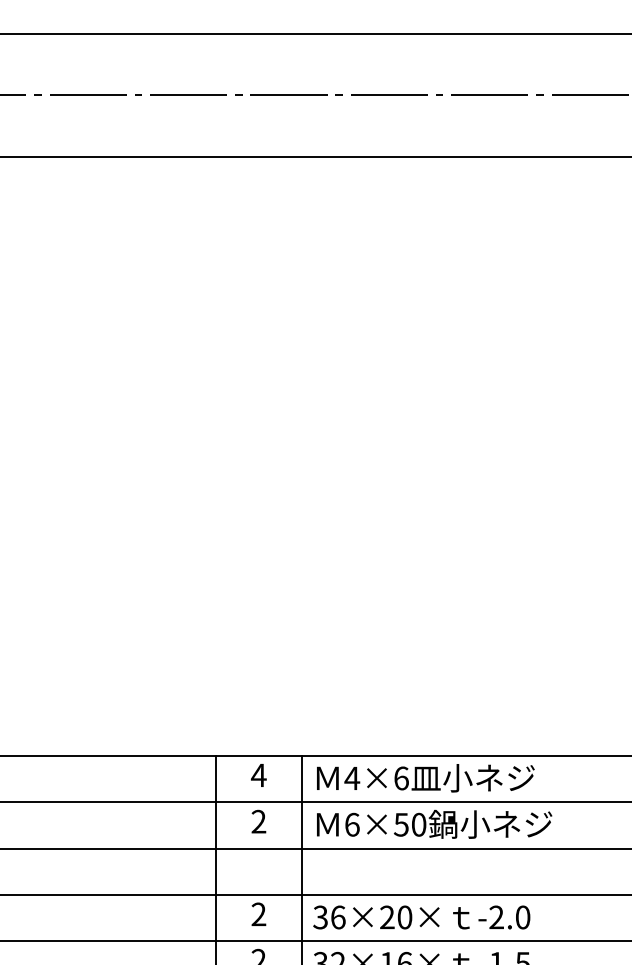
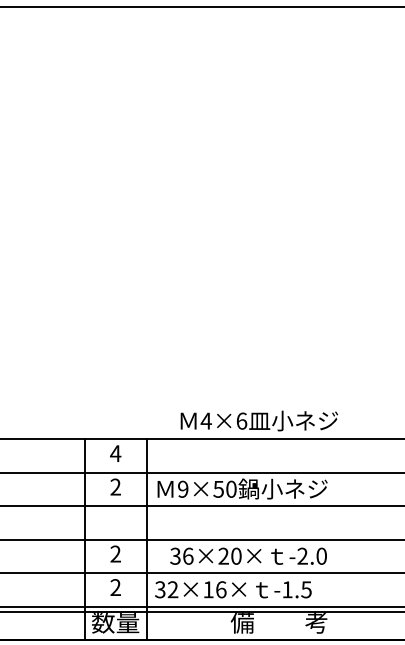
text: (425, 778) -> (259, 421), moved
text: (352, 824) -> (183, 489), 6×50 -> 9×50
text: (421, 917) -> (248, 556), moved

